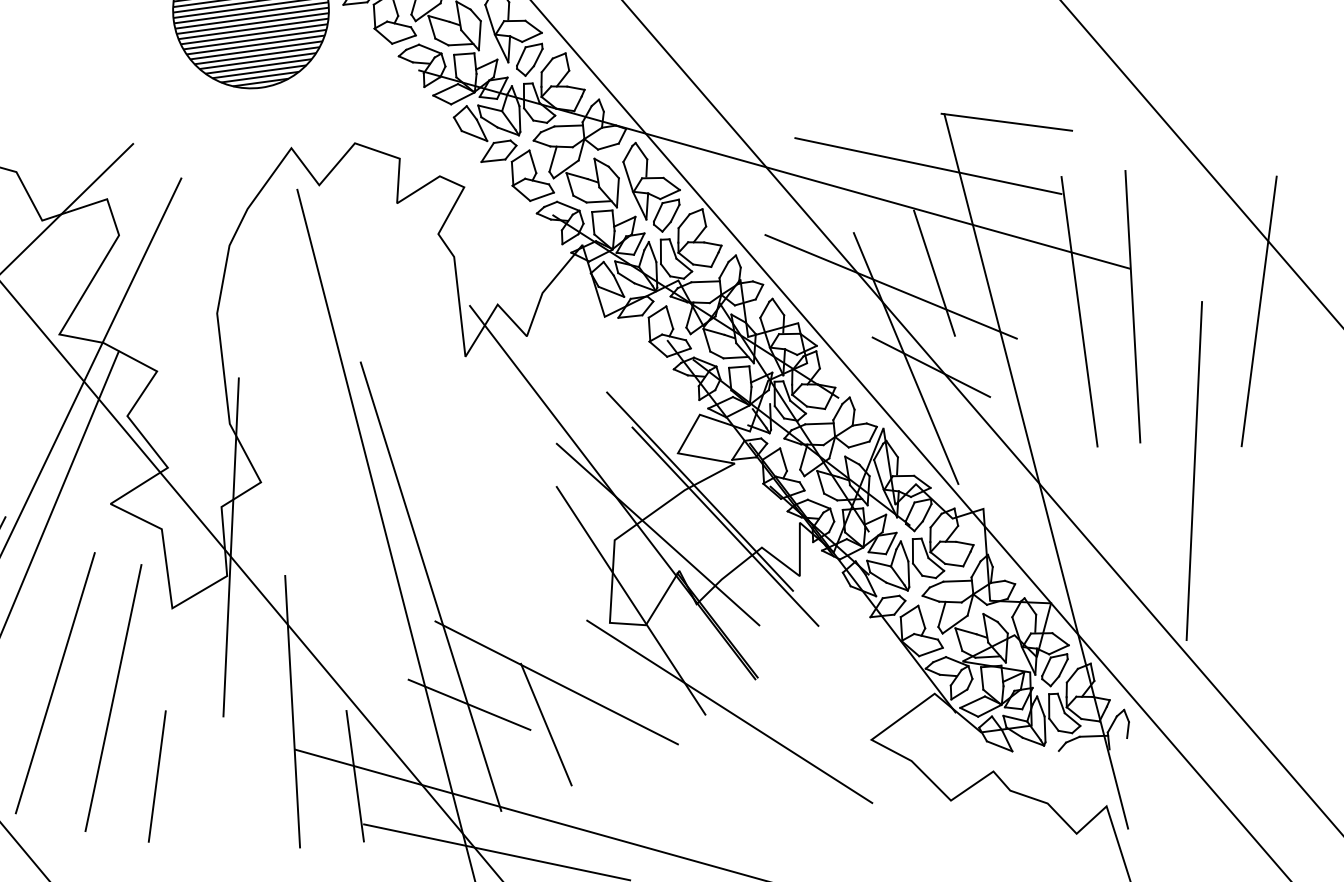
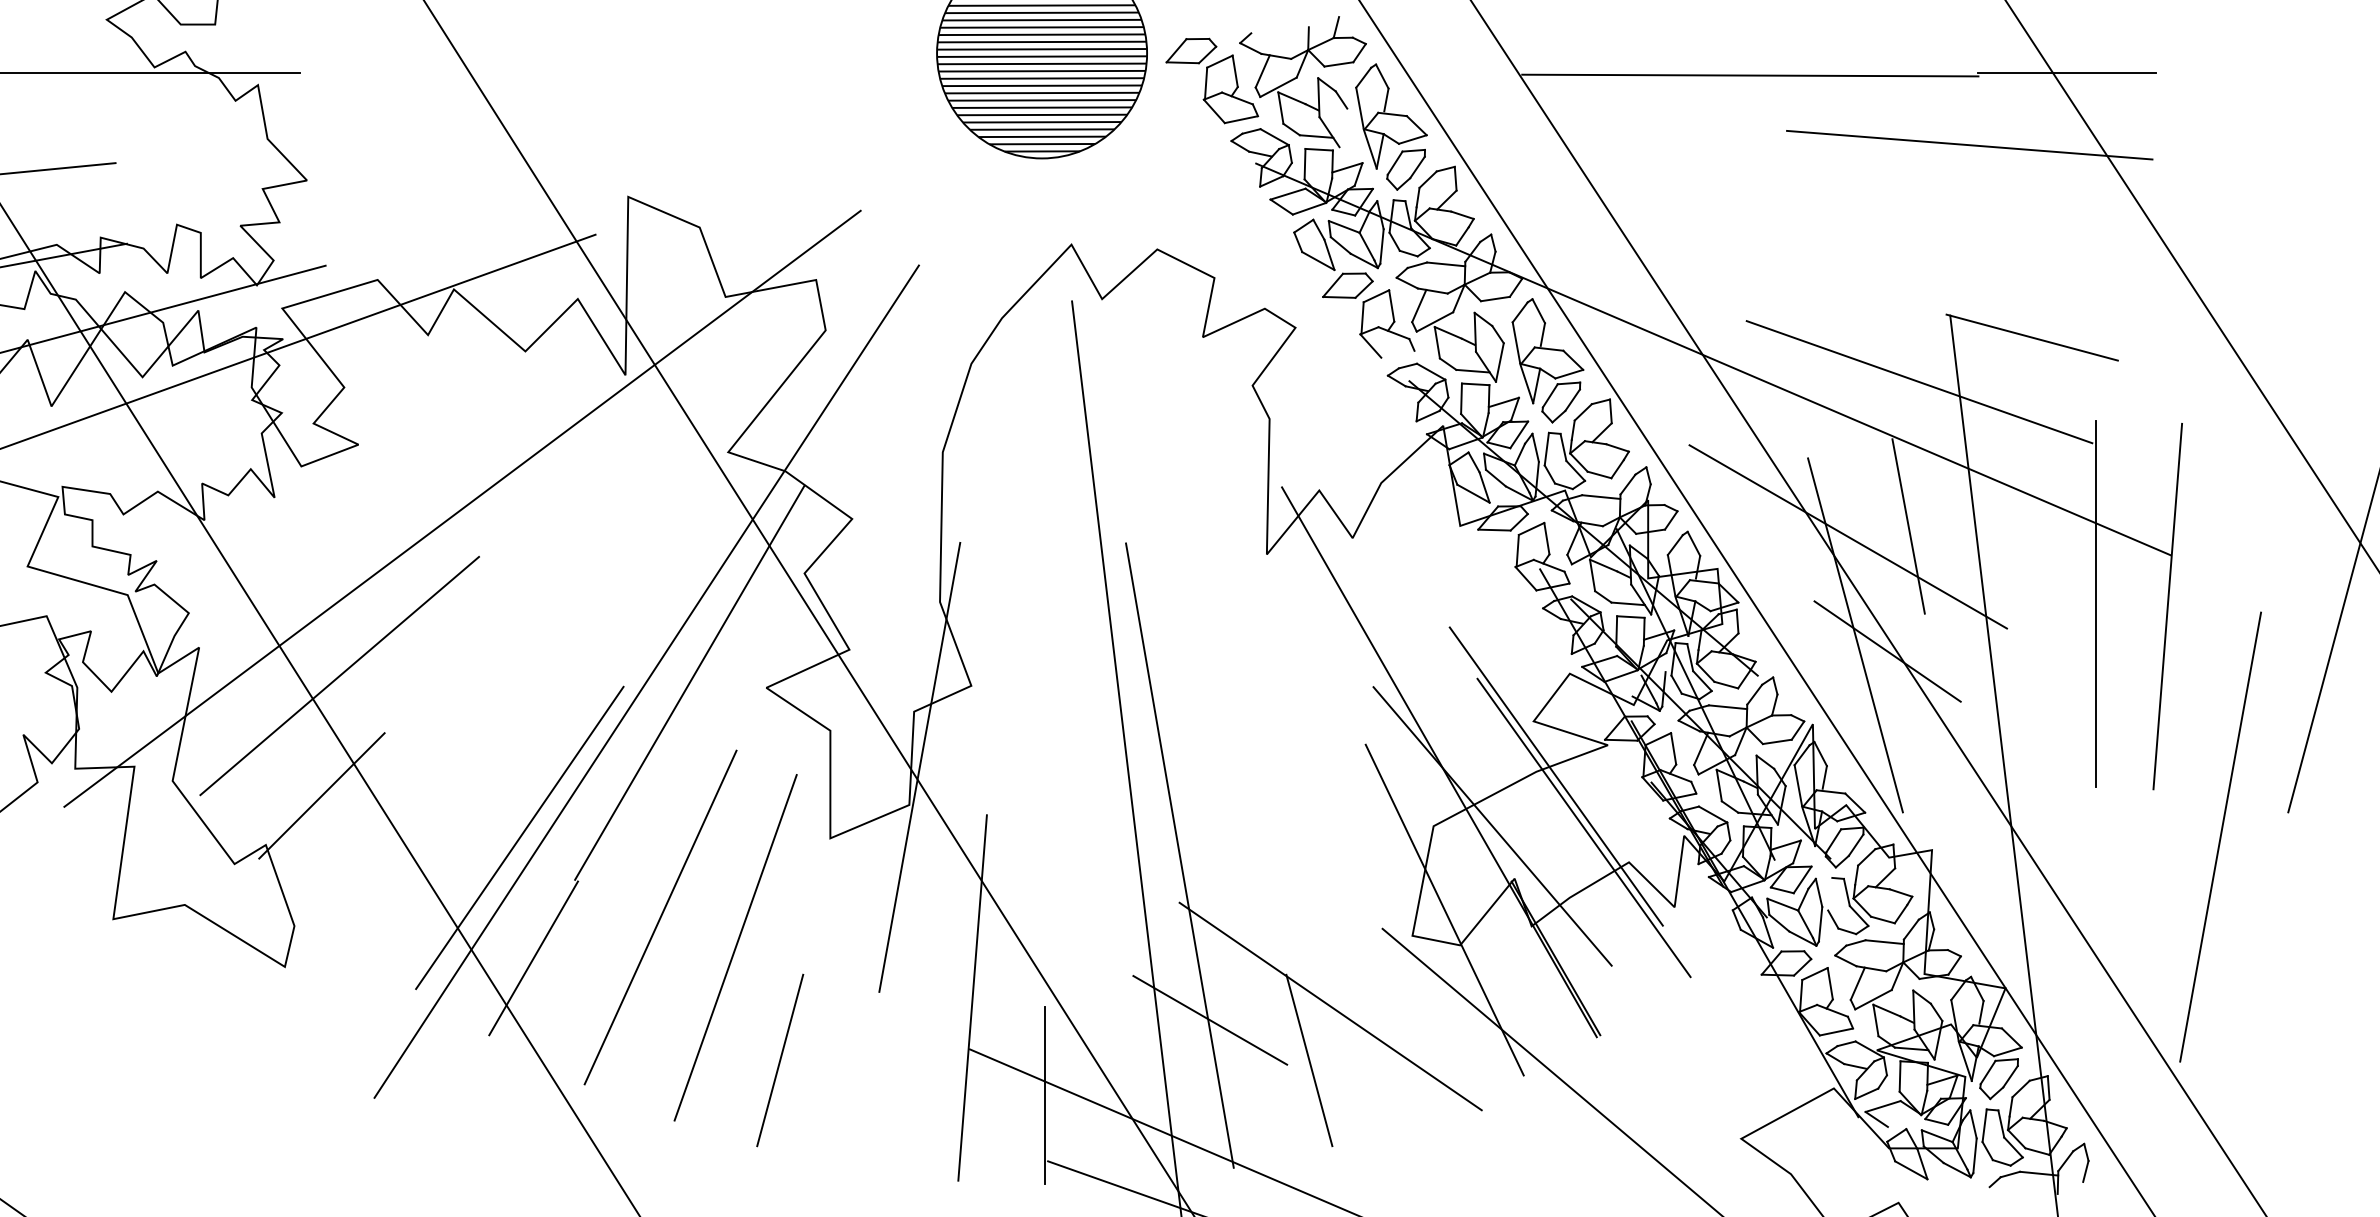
line: (479, 35) -> (1343, 127), removed
line: (541, 196) -> (1397, 354), removed
line: (913, 550) -> (1830, 893), removed
line: (989, 710) -> (1904, 1120), removed

